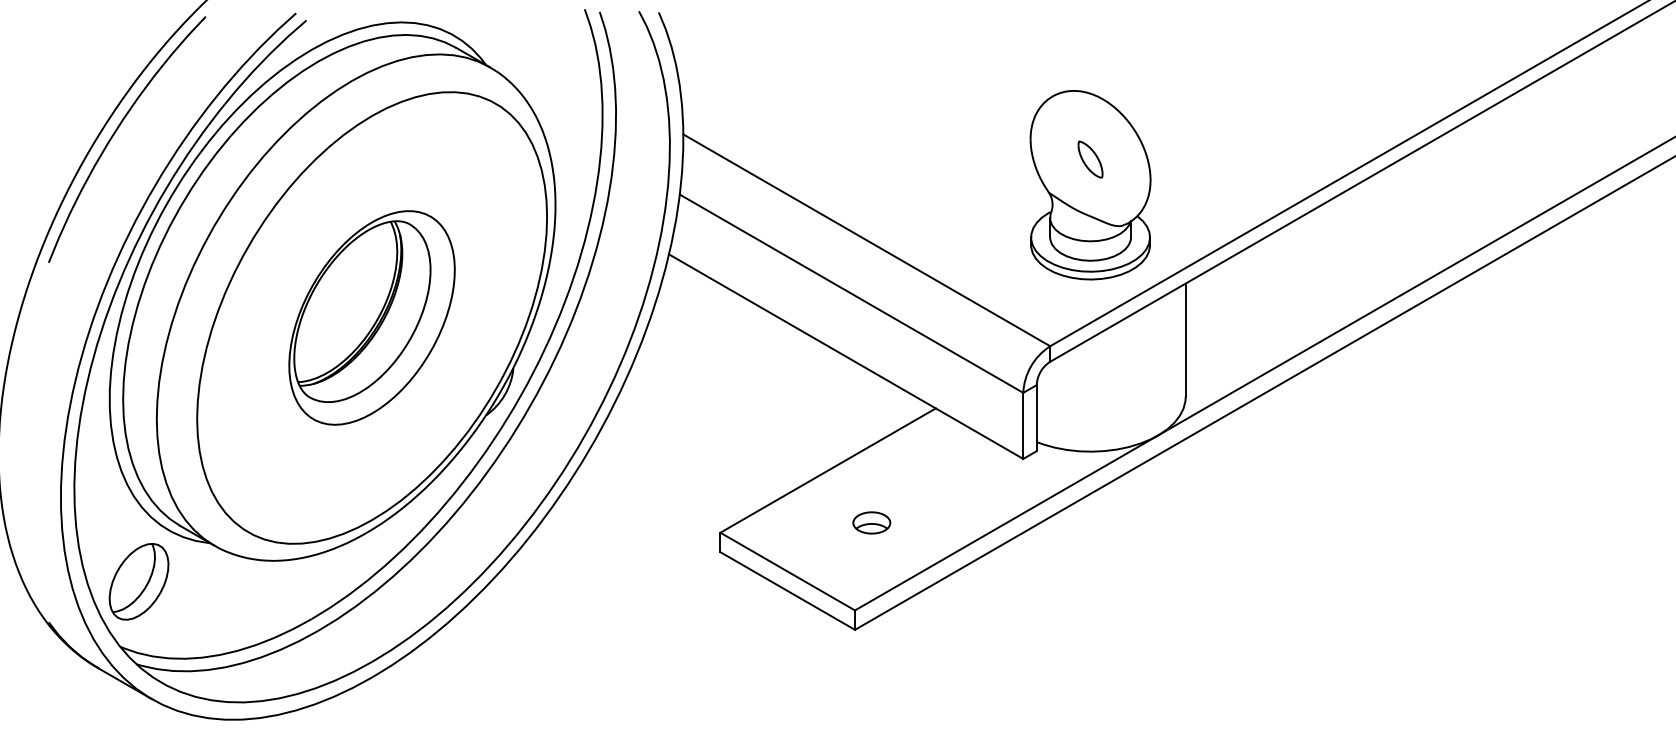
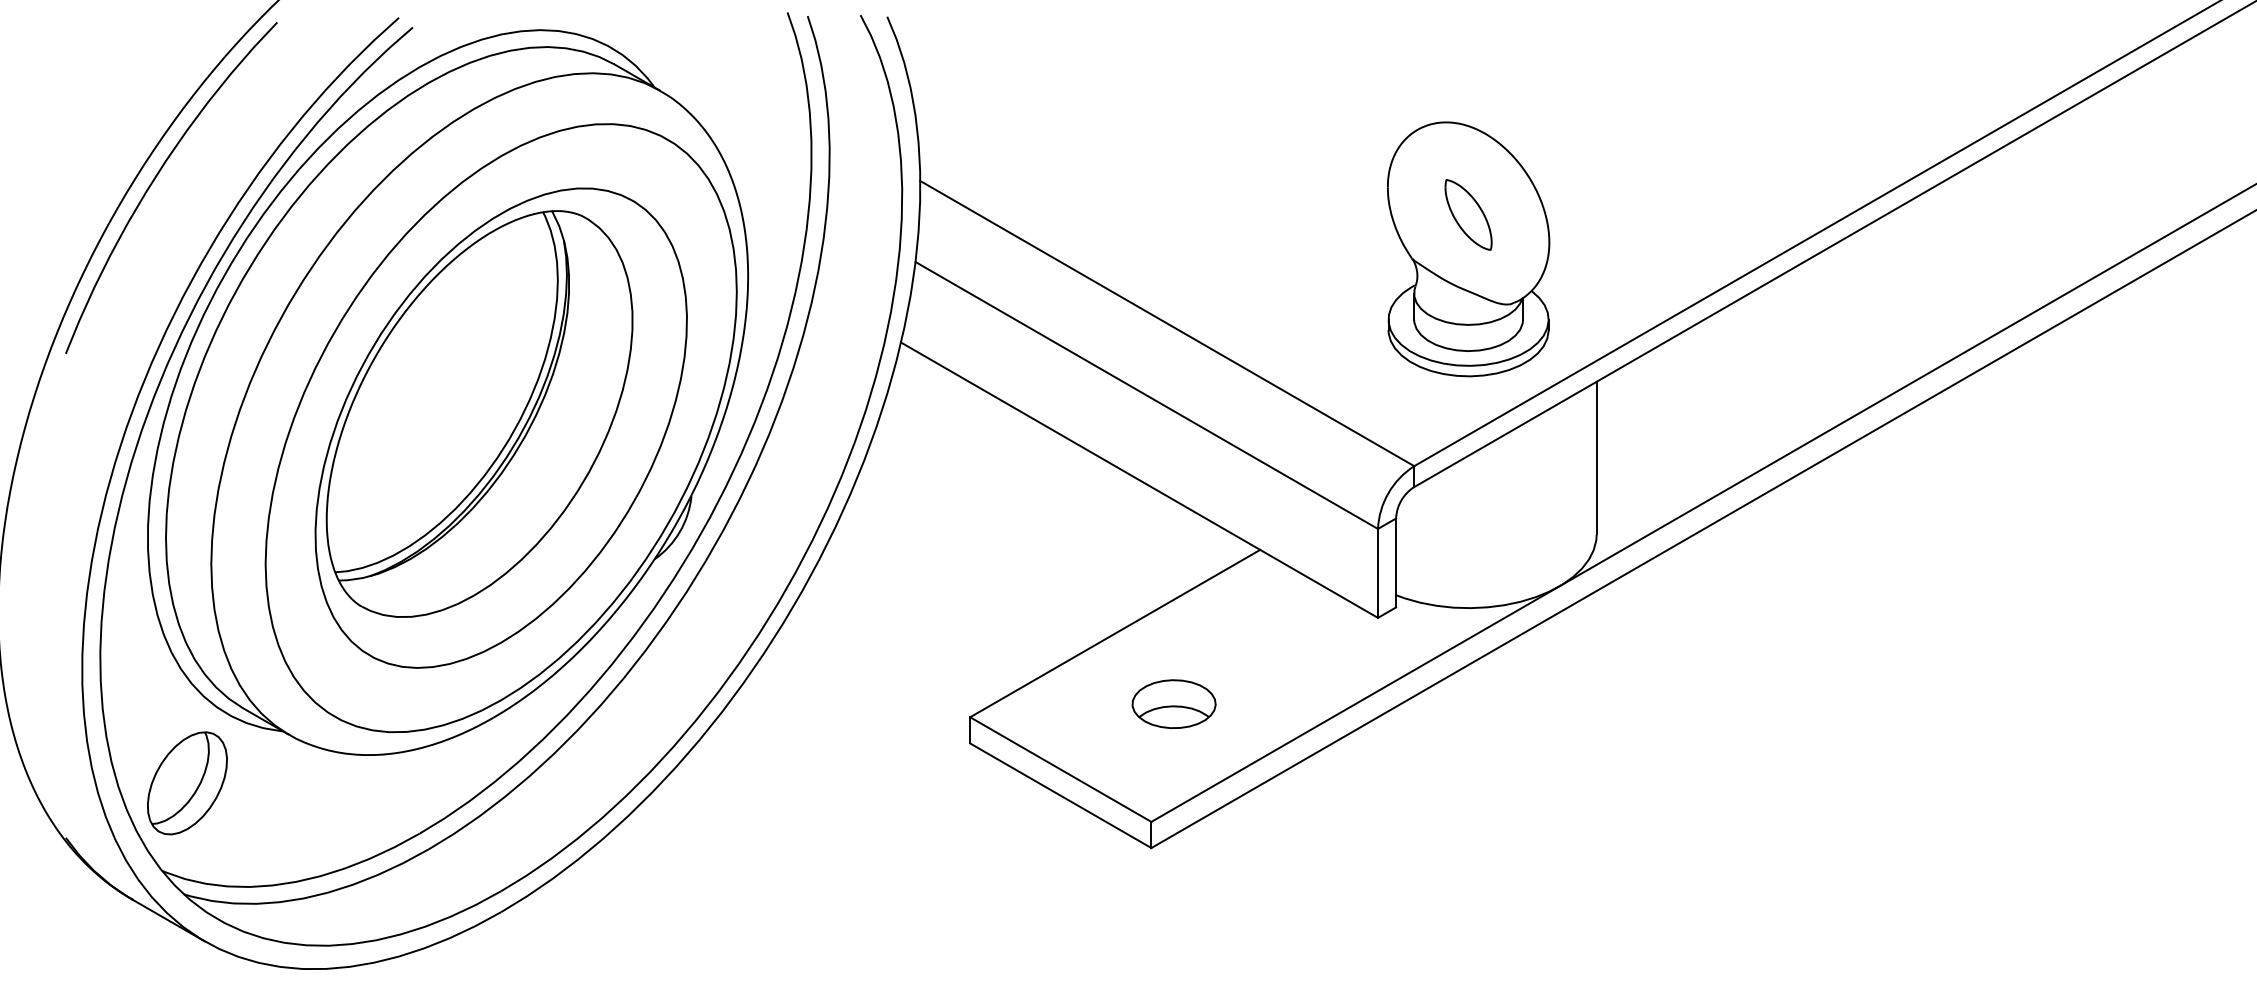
part: (1090, 159) -> (1468, 214), size x1.43
part: (371, 317) -> (500, 427), size x1.67
part: (871, 522) -> (1173, 703), size x1.67

